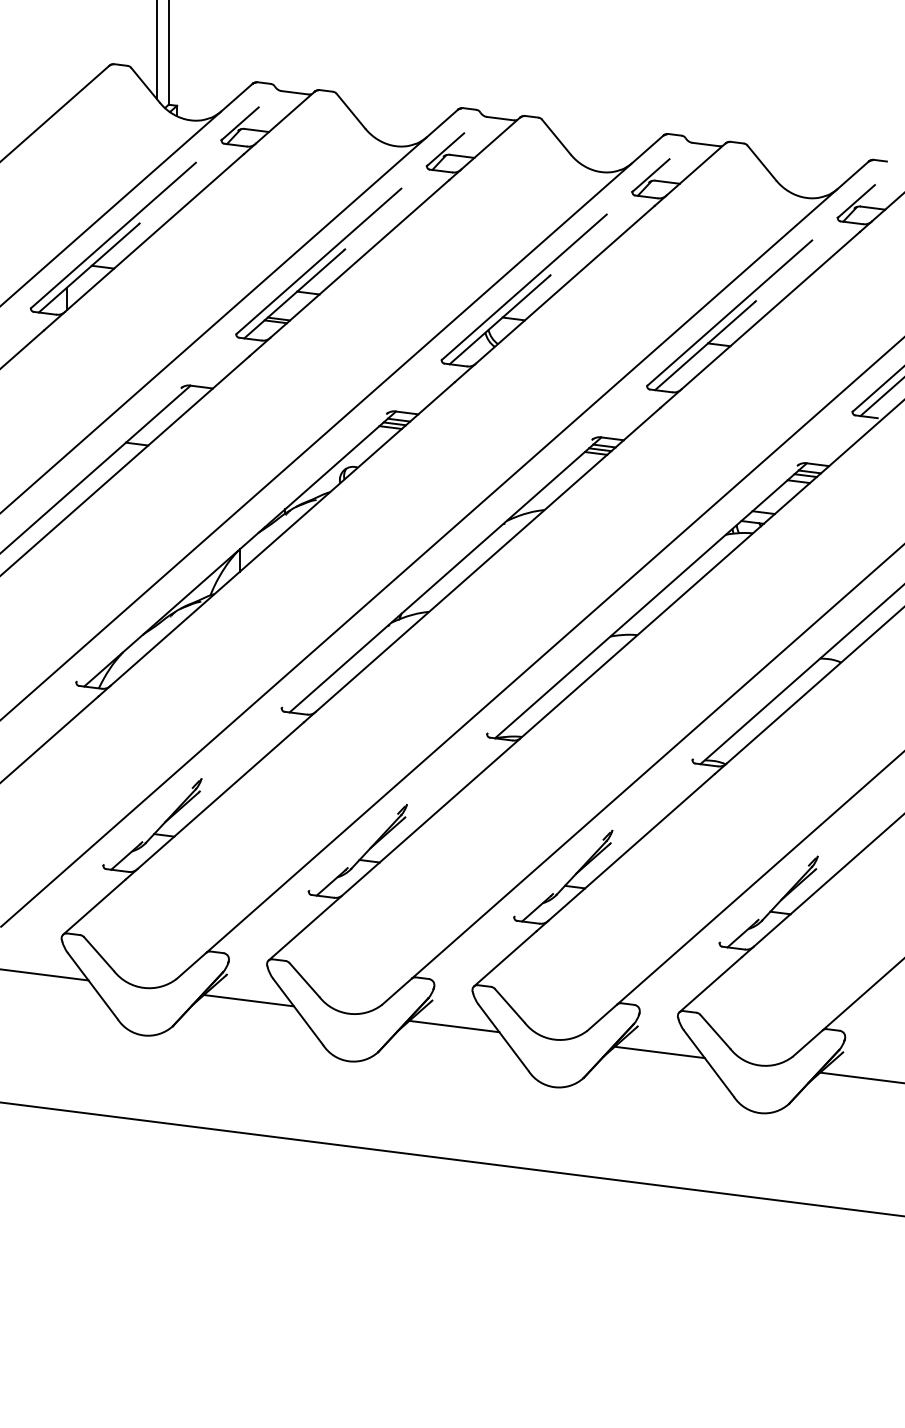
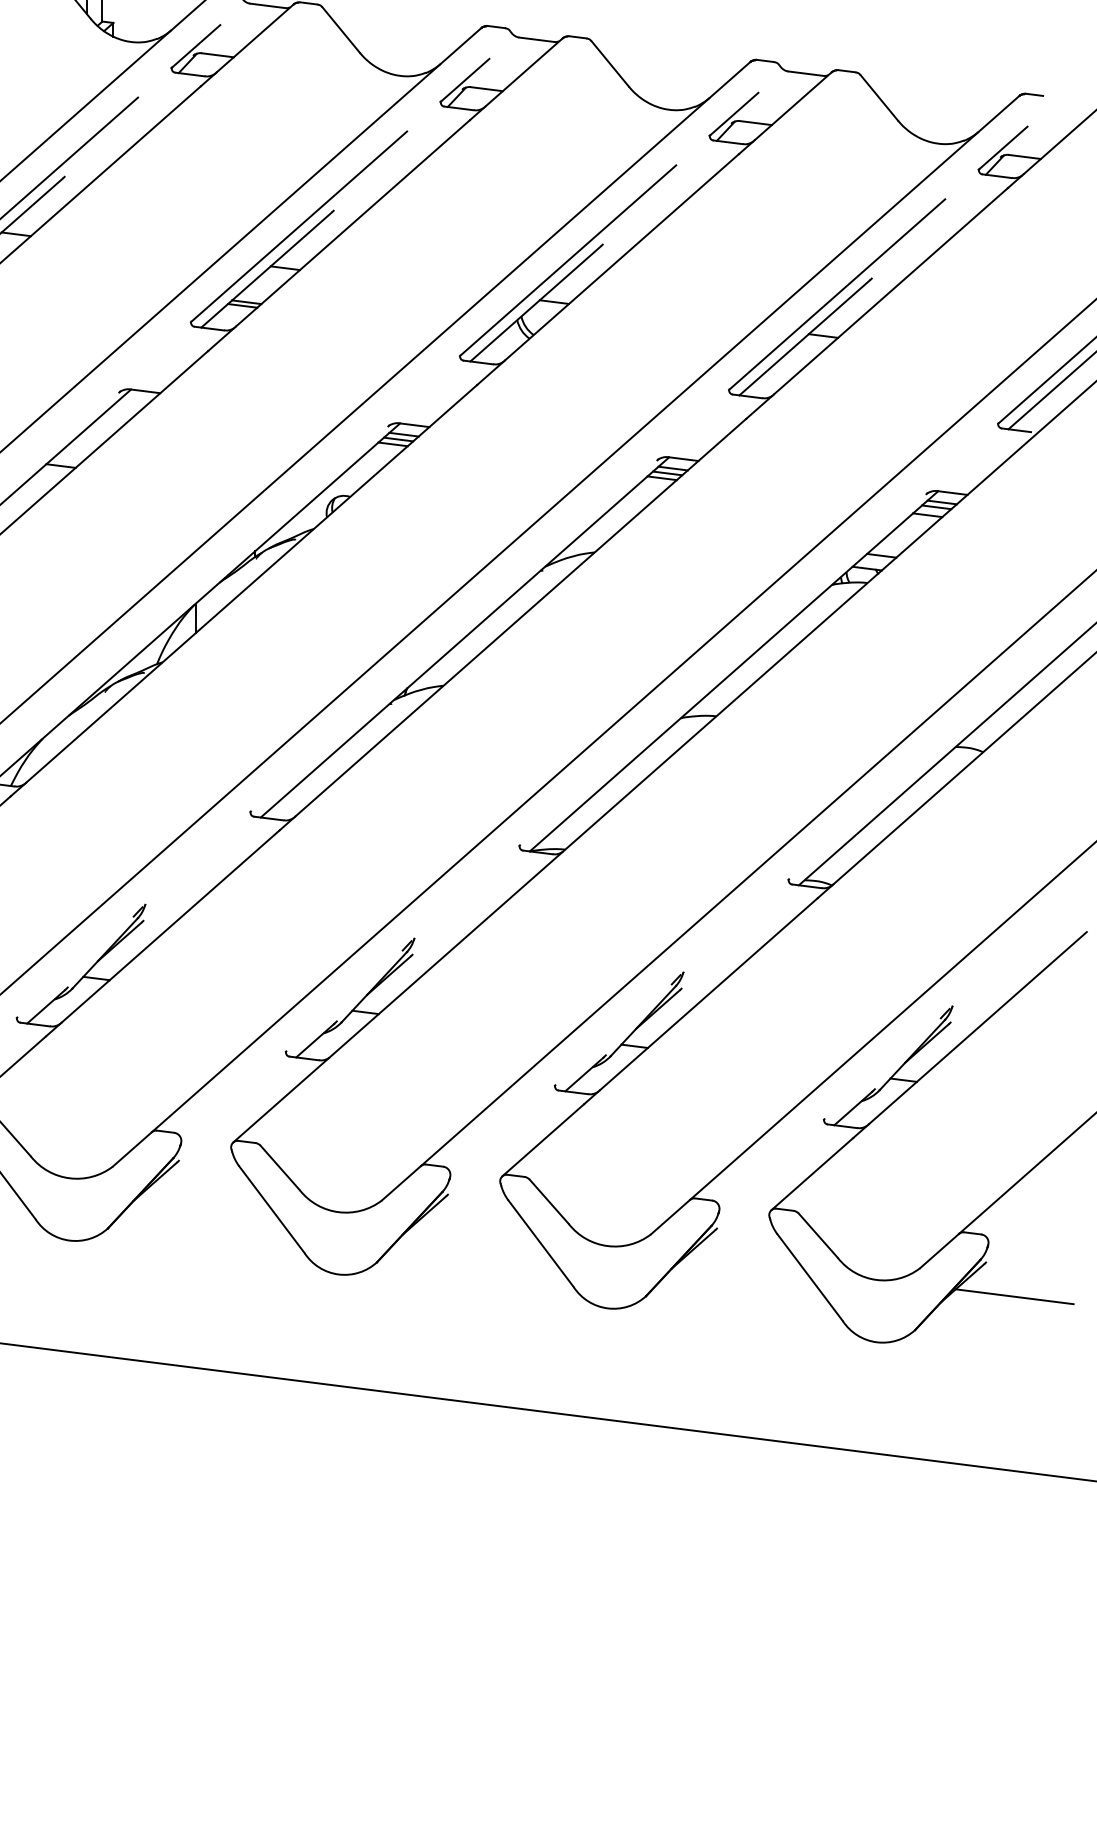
line: (248, 1000) -> (206, 1194), removed
line: (454, 1026) -> (476, 1228), removed
line: (659, 1052) -> (745, 1262), removed

